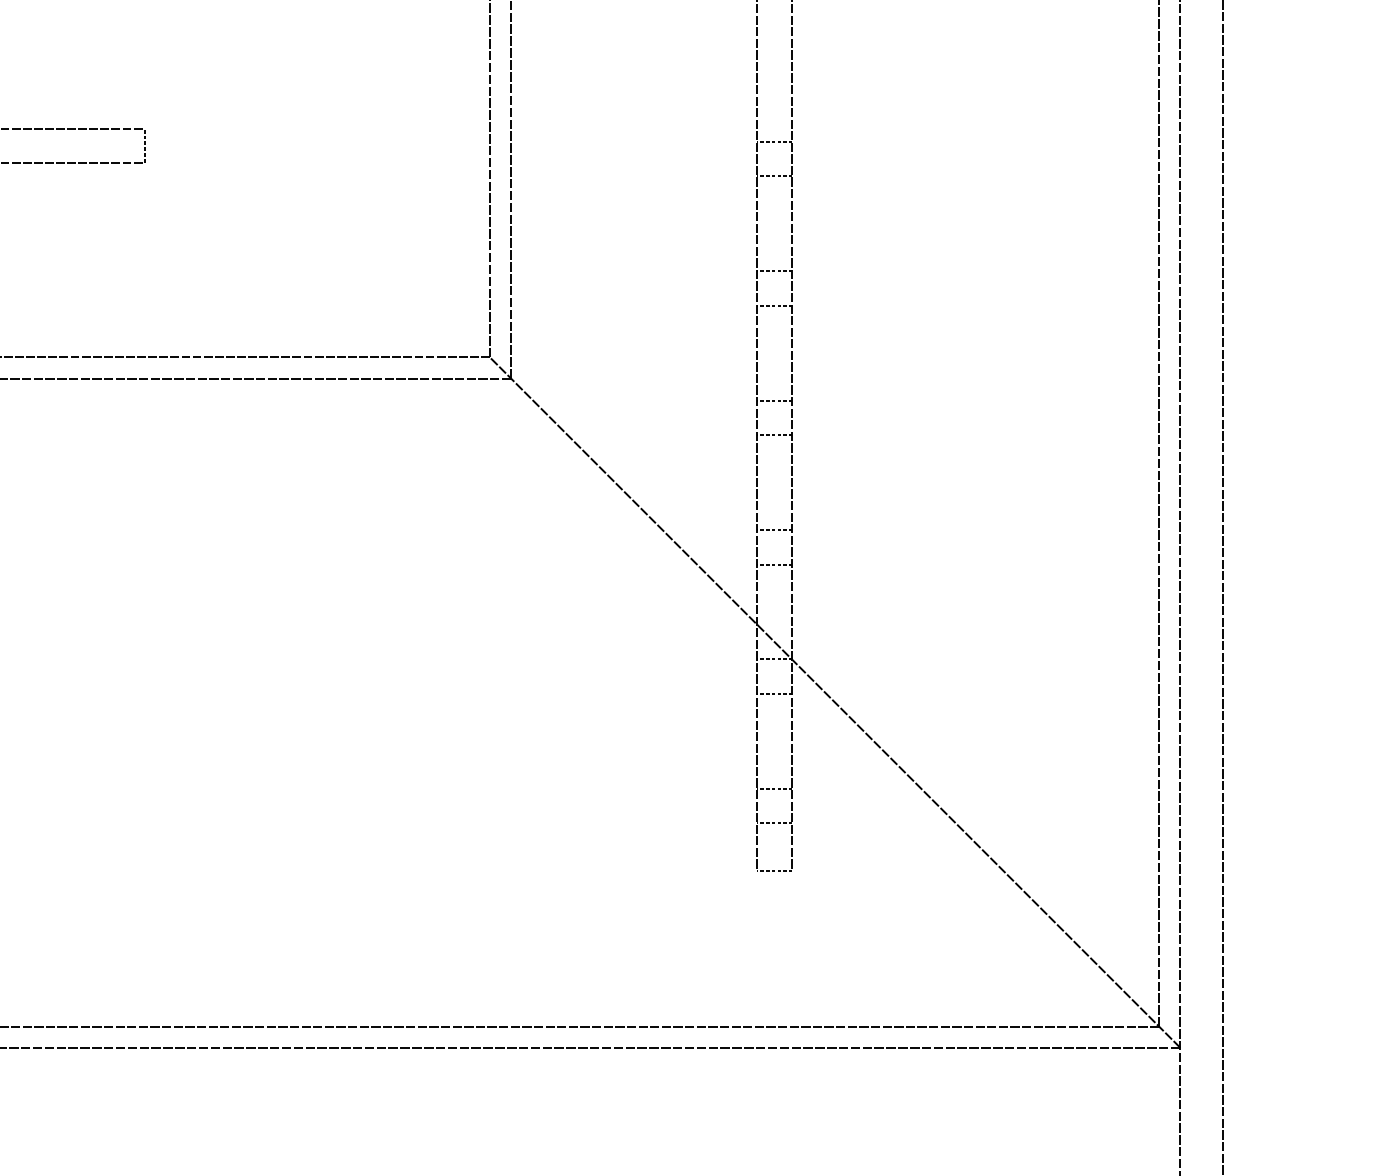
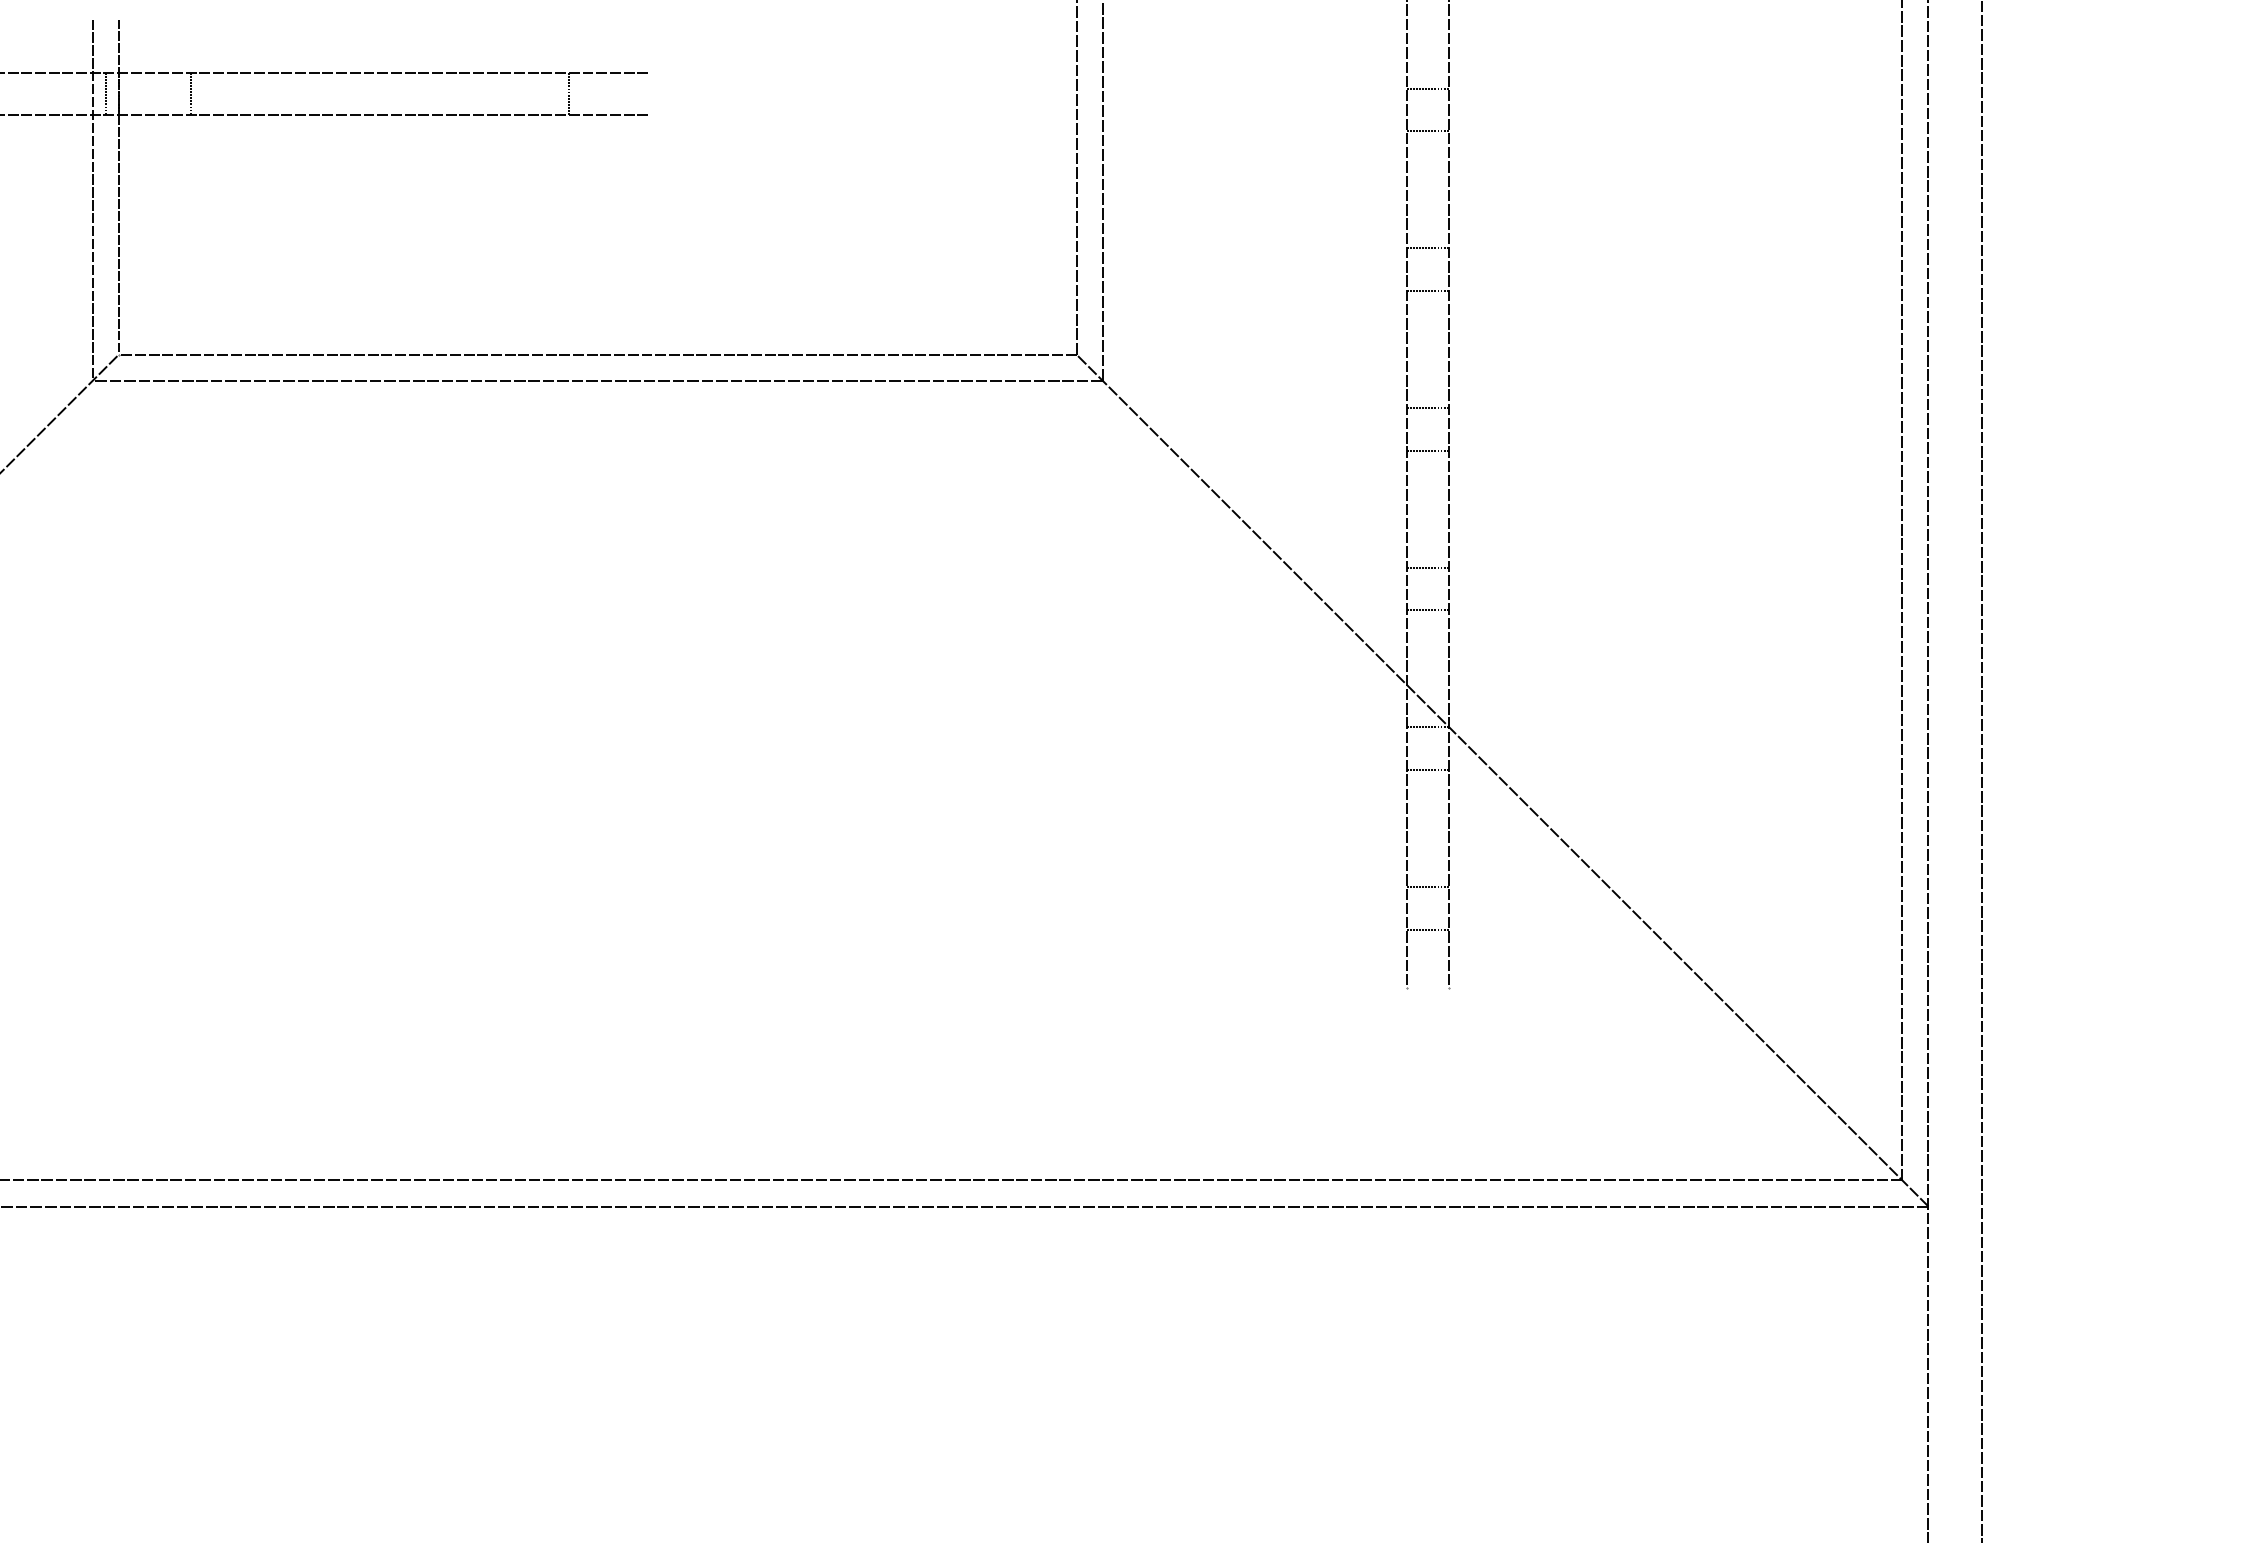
line: (144, 145) -> (568, 93), moved
line: (774, 871) -> (1427, 988), removed

